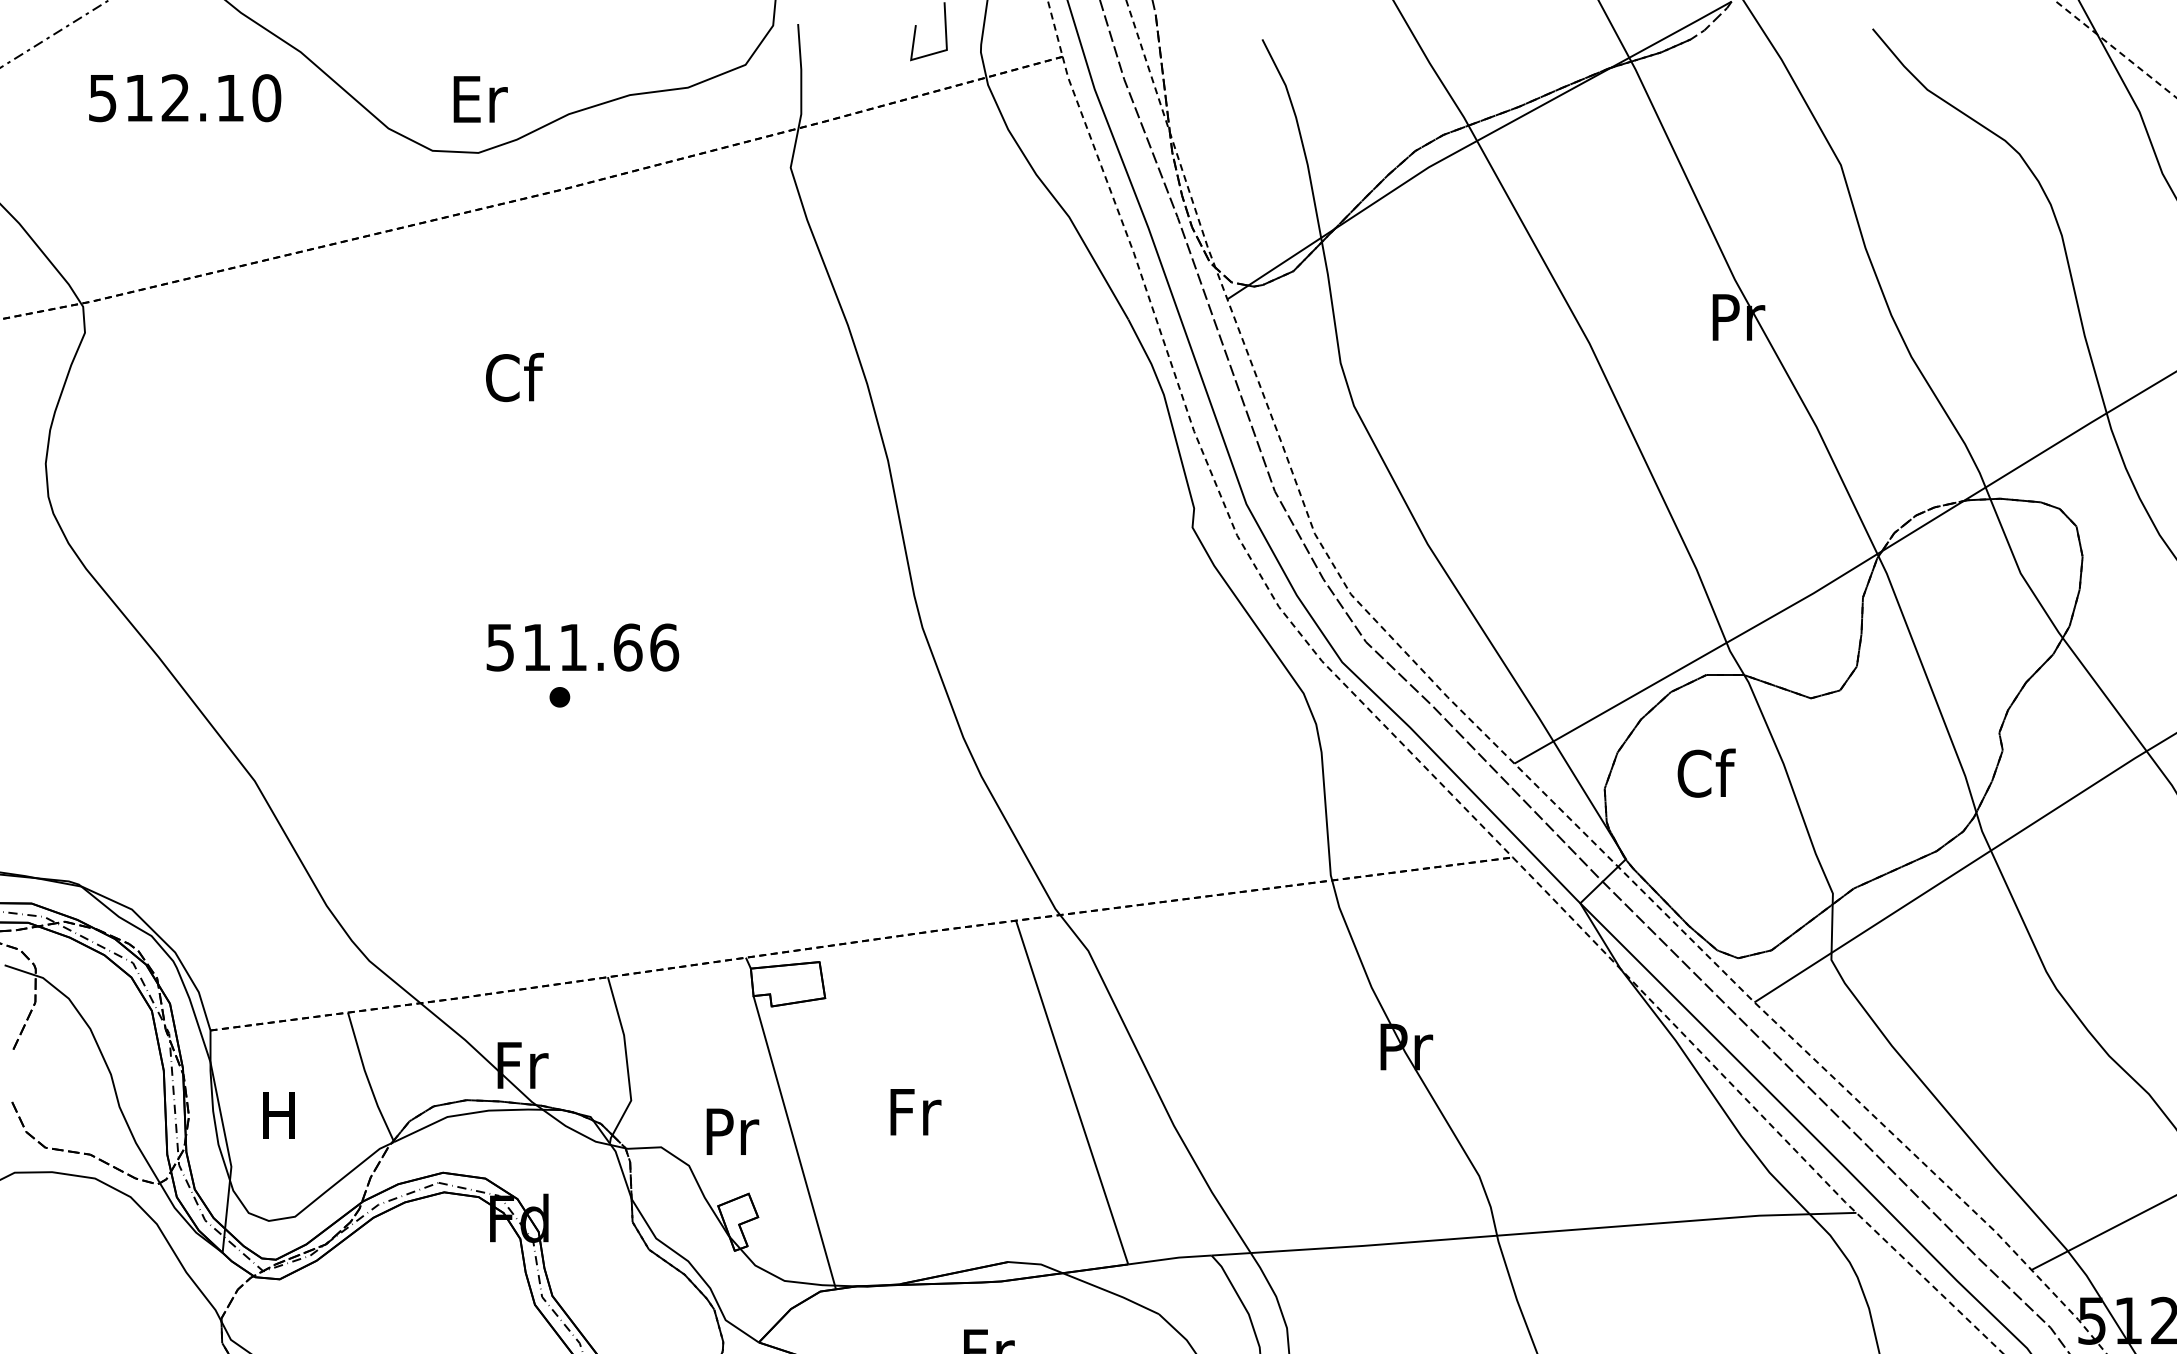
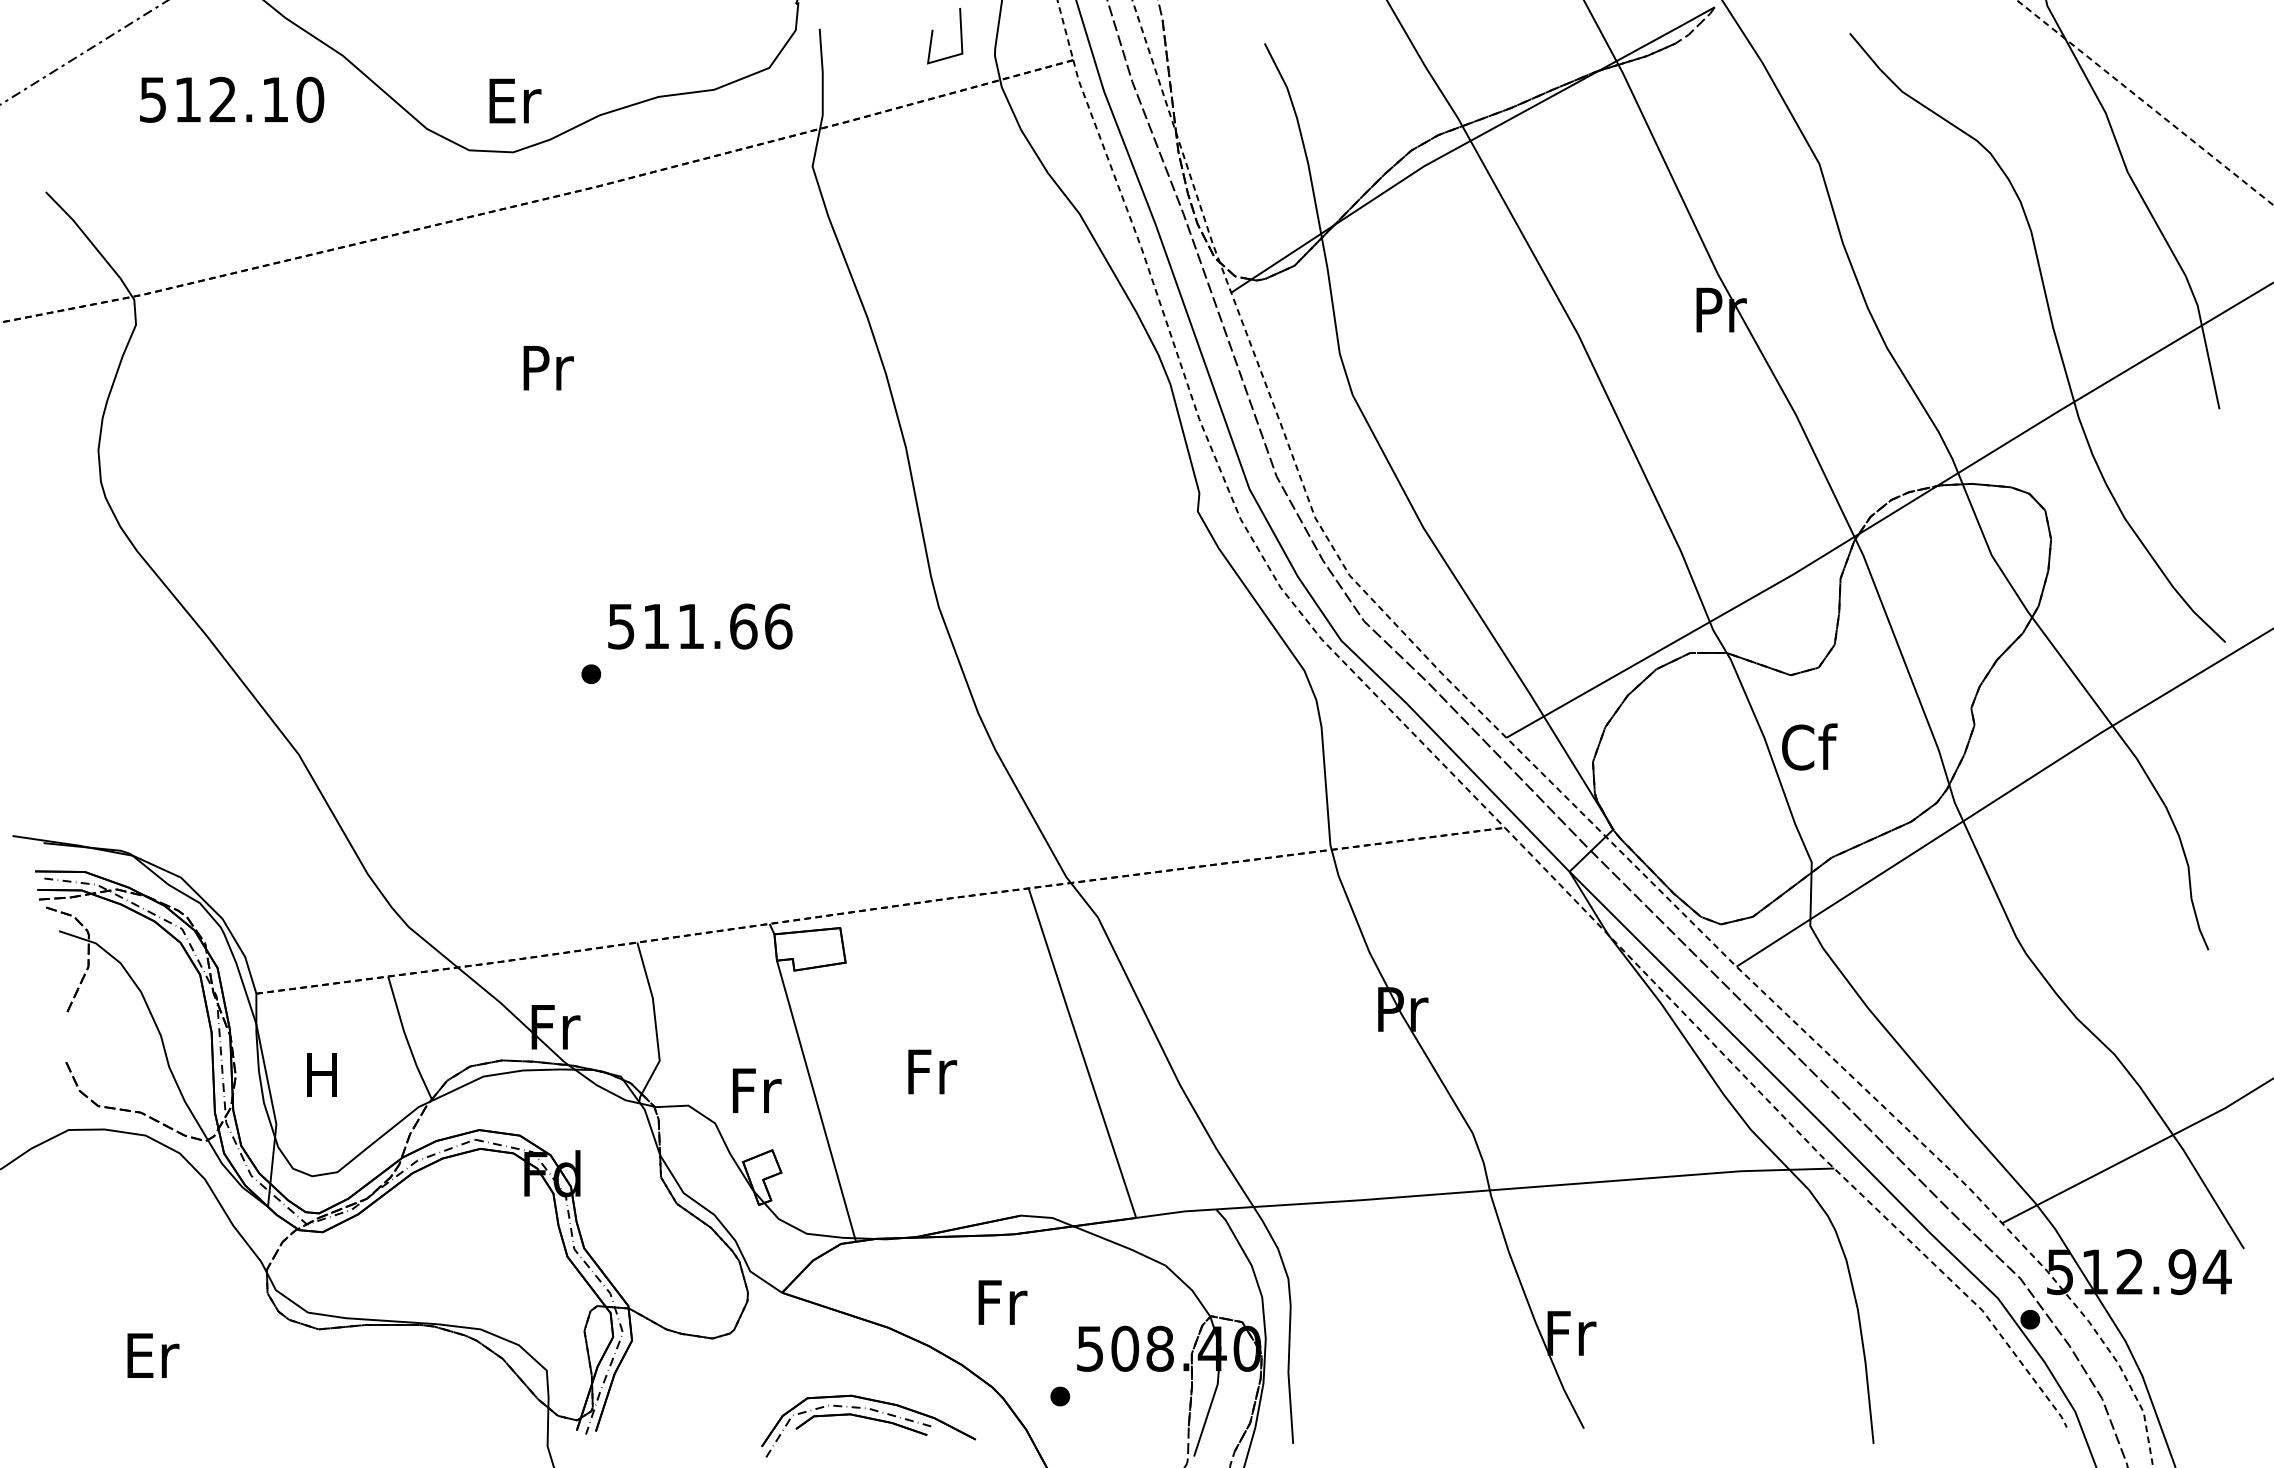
text: (514, 377) -> (547, 367), Cf -> Pr
text: (583, 647) -> (700, 626), moved
text: (1706, 772) -> (1809, 746), moved
text: (733, 1131) -> (757, 1090), Pr -> Fr

